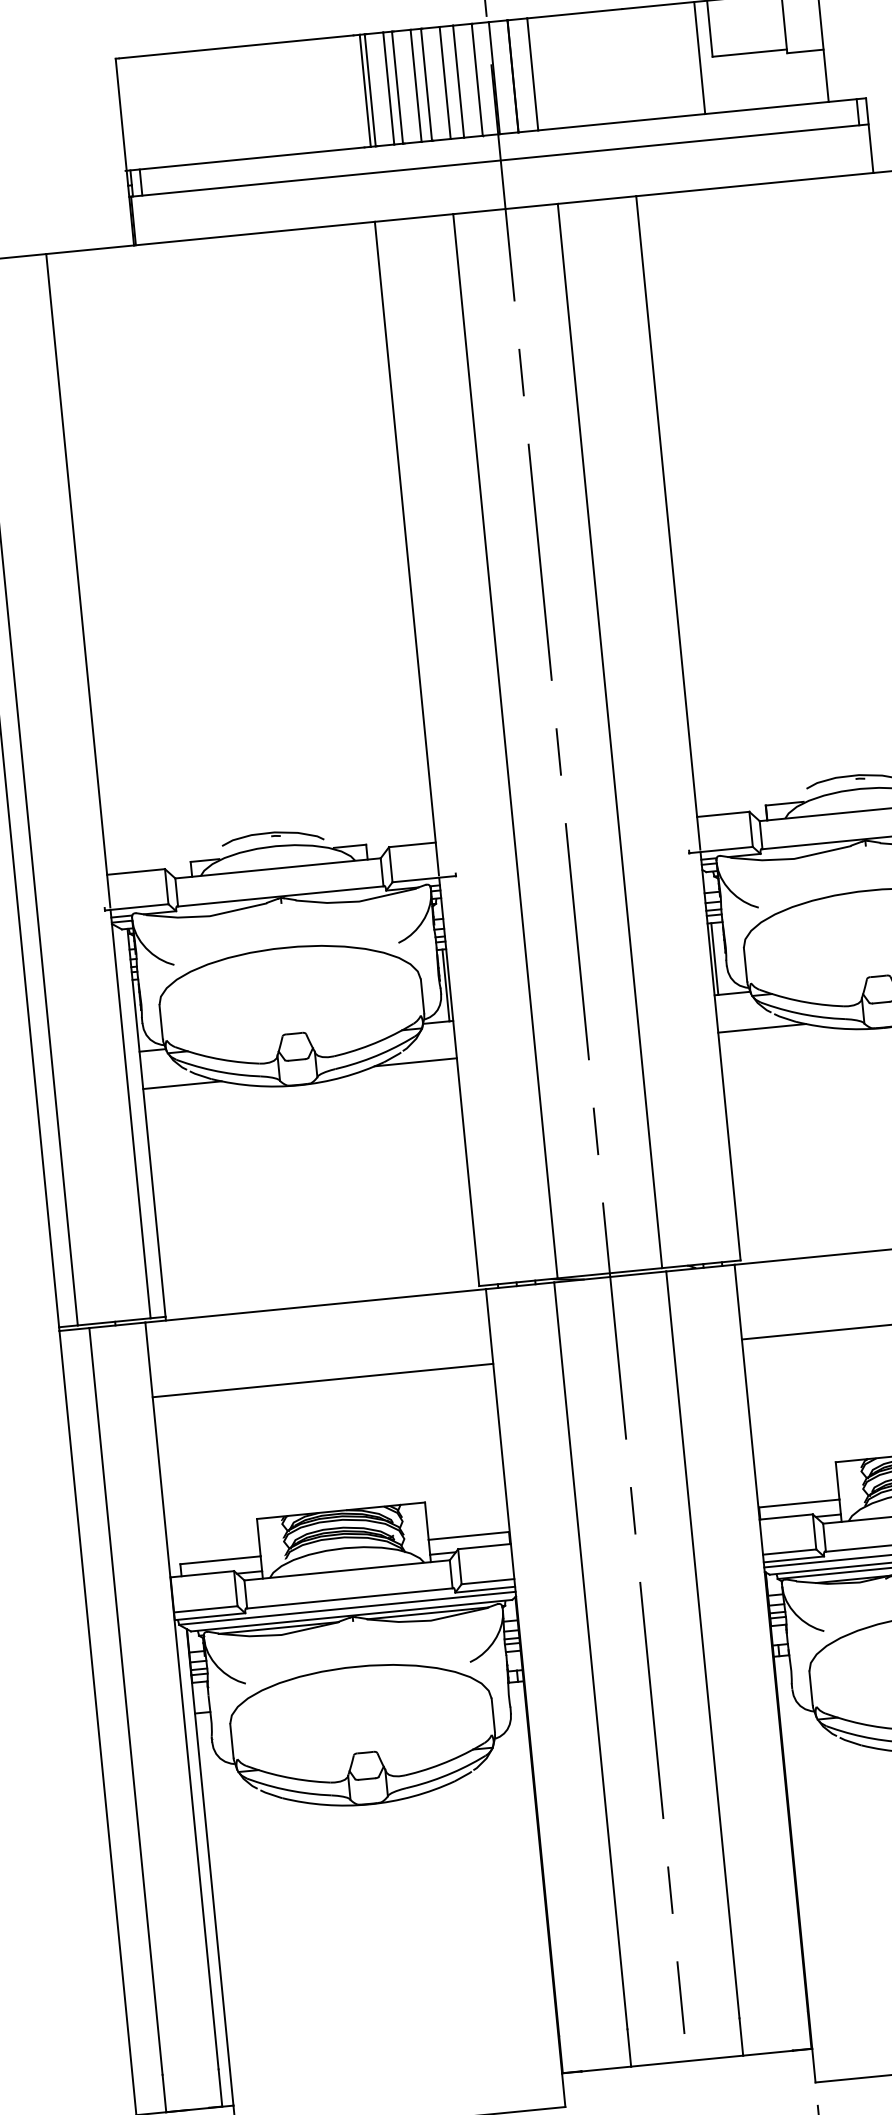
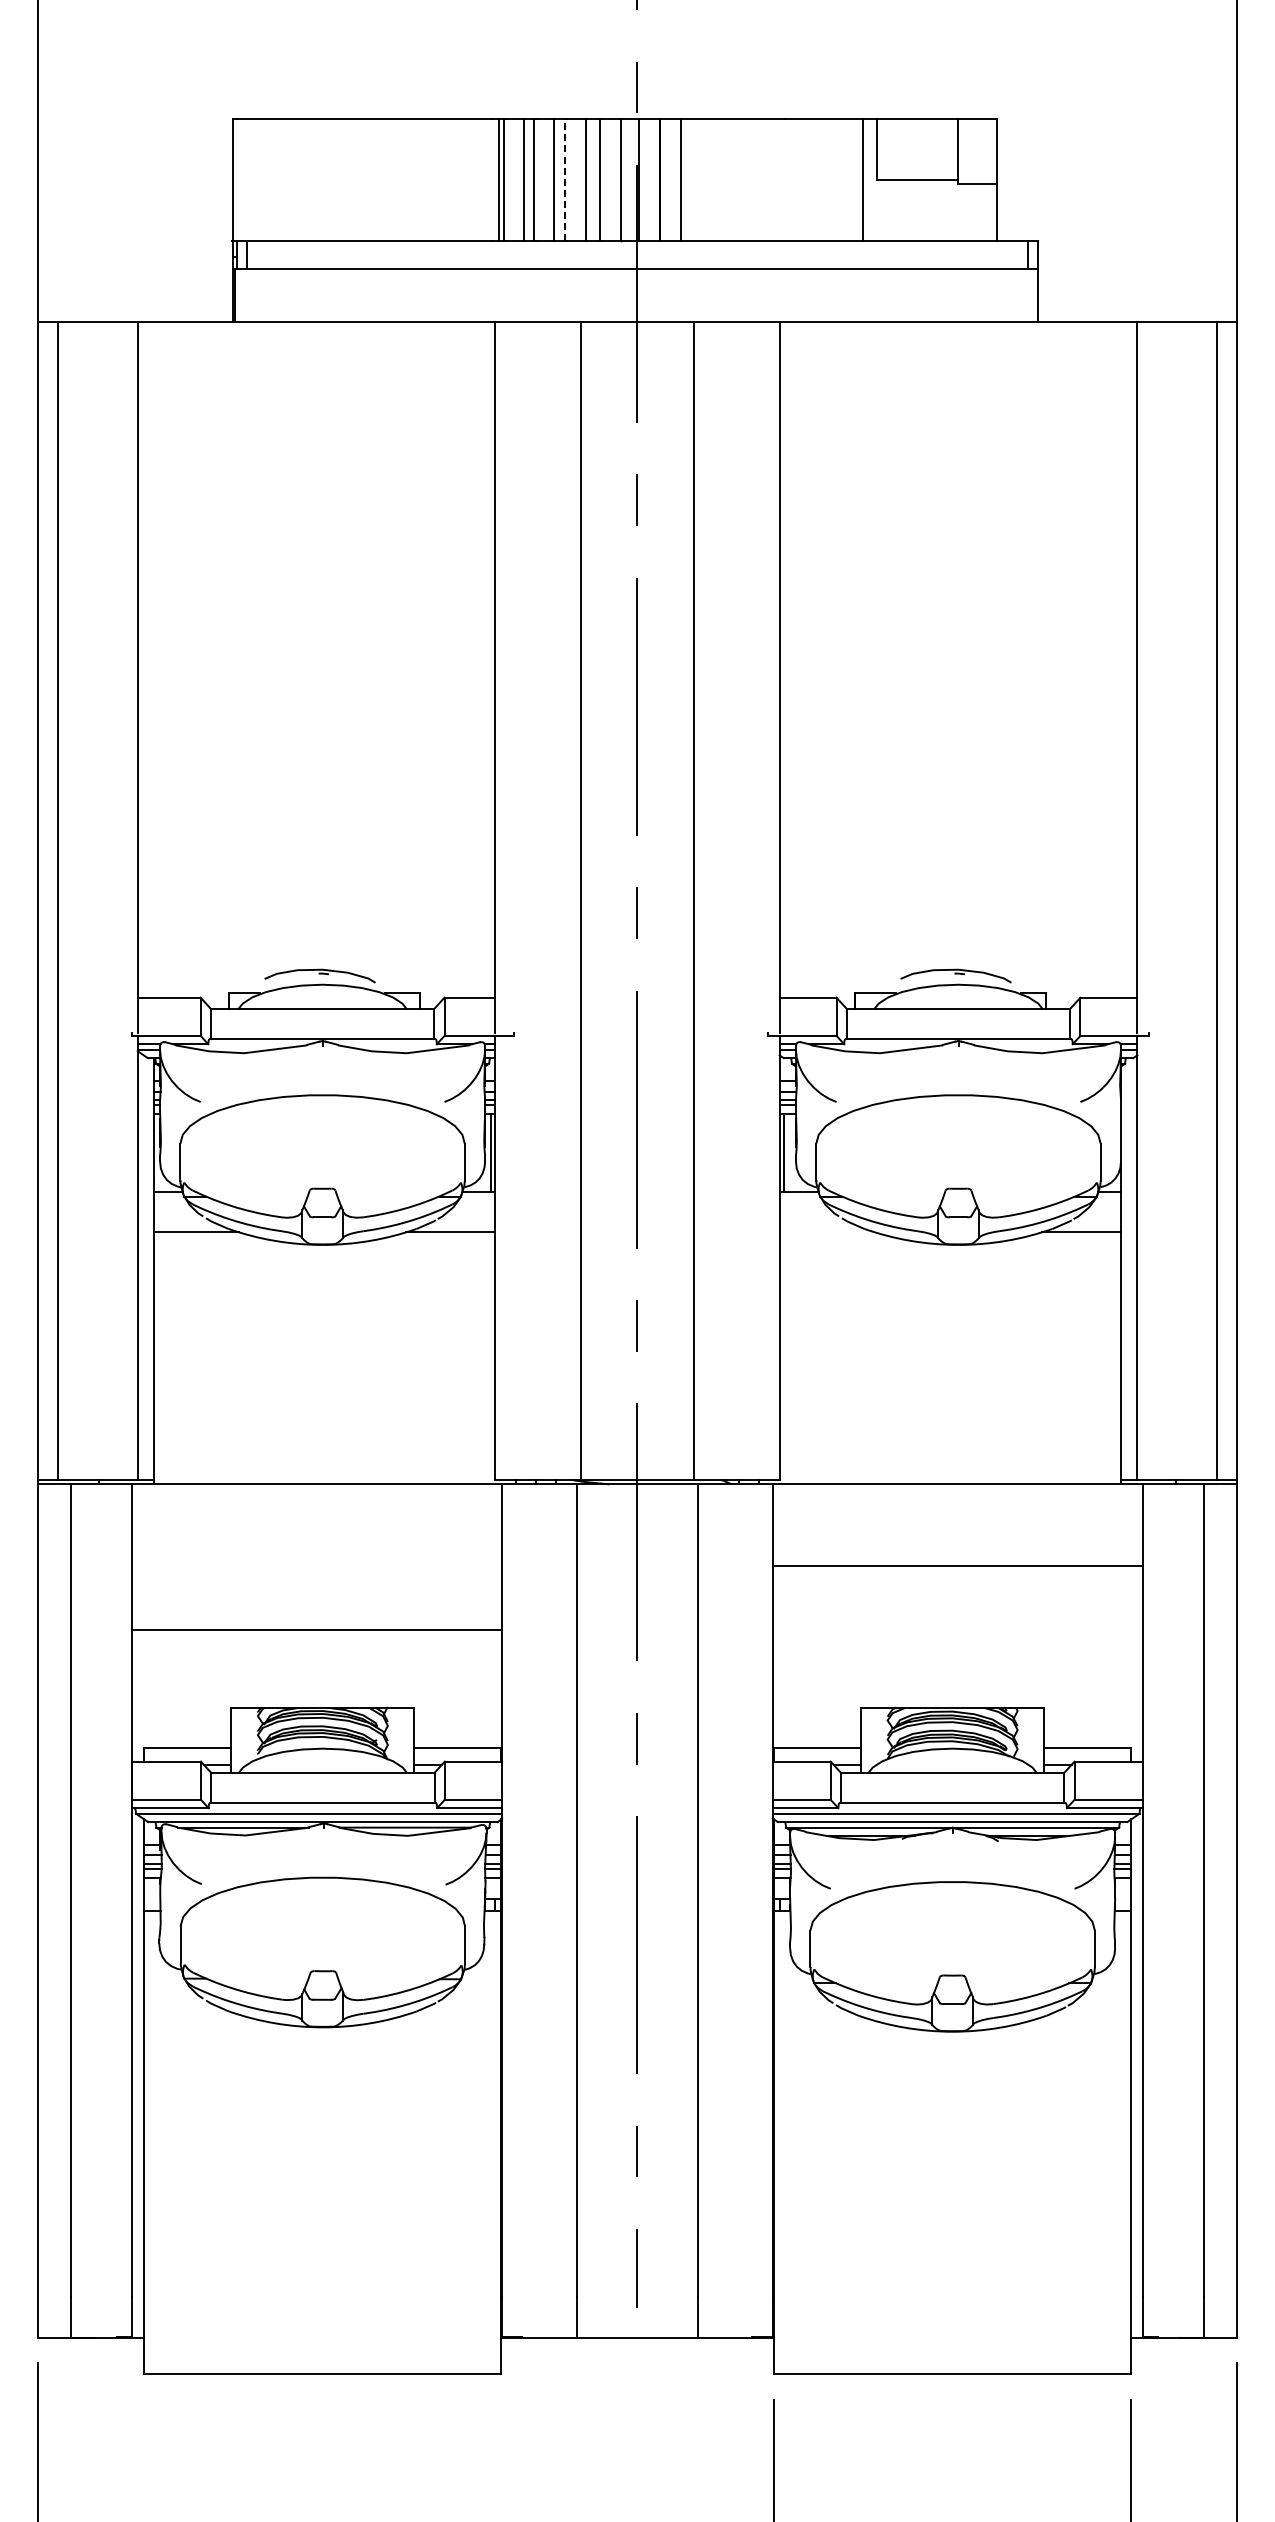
line: (426, 85) -> (565, 180), solid -> dashed
line: (762, 1028) -> (827, 1232), removed
line: (322, 1380) -> (316, 1629), moved

